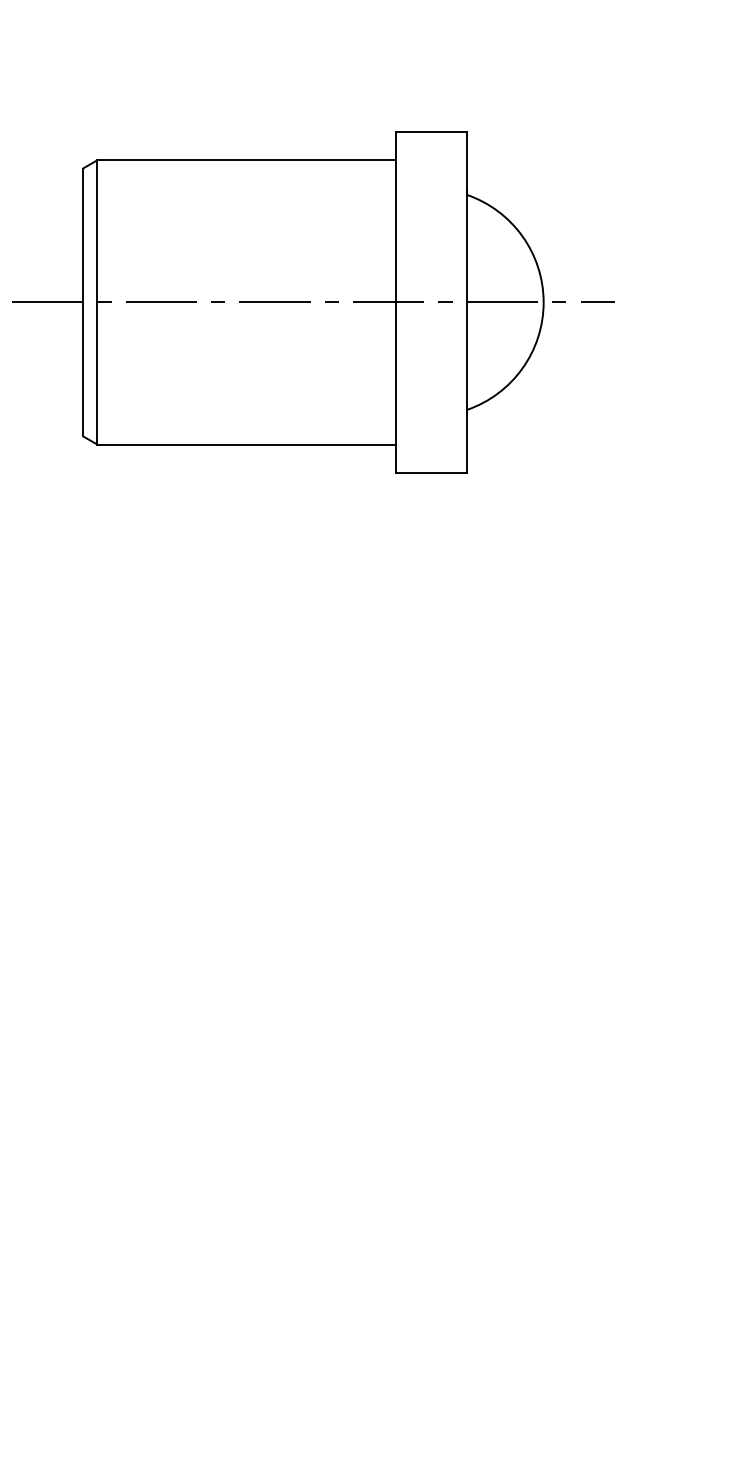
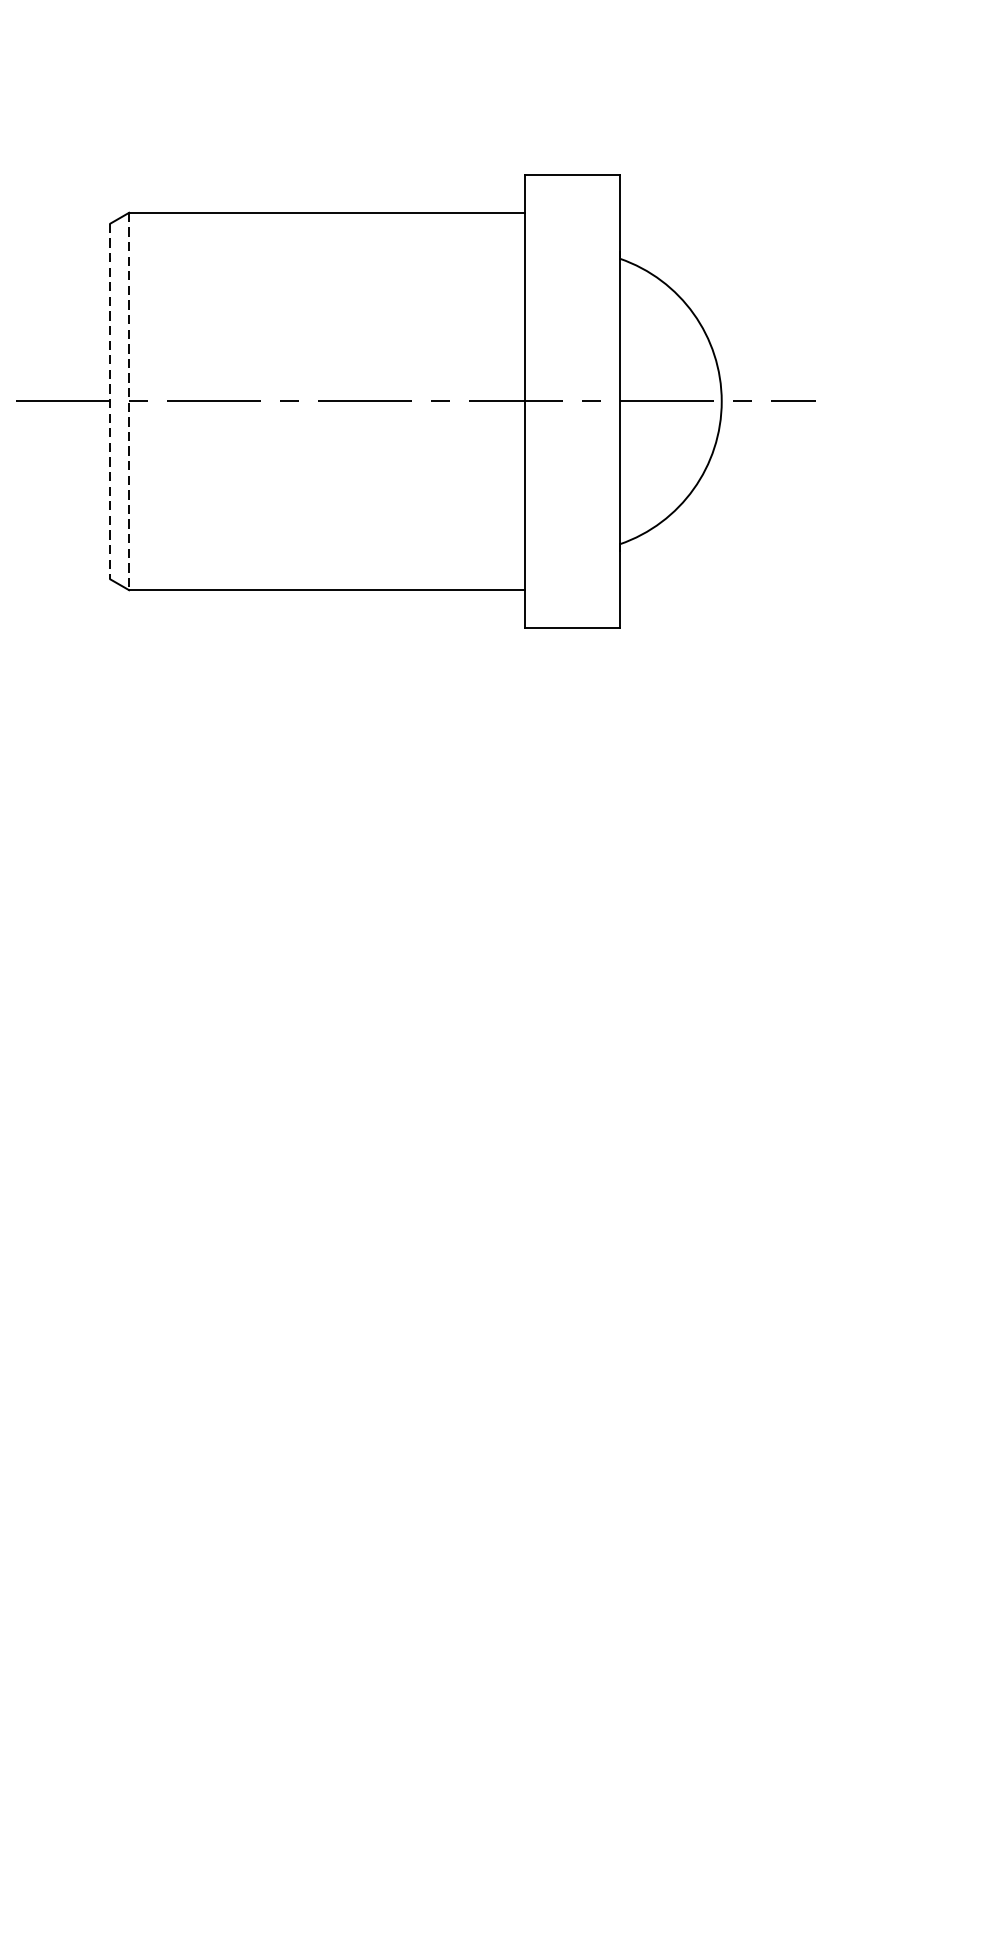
line: (83, 302) -> (110, 401), solid -> dashed
line: (97, 302) -> (129, 401), solid -> dashed

